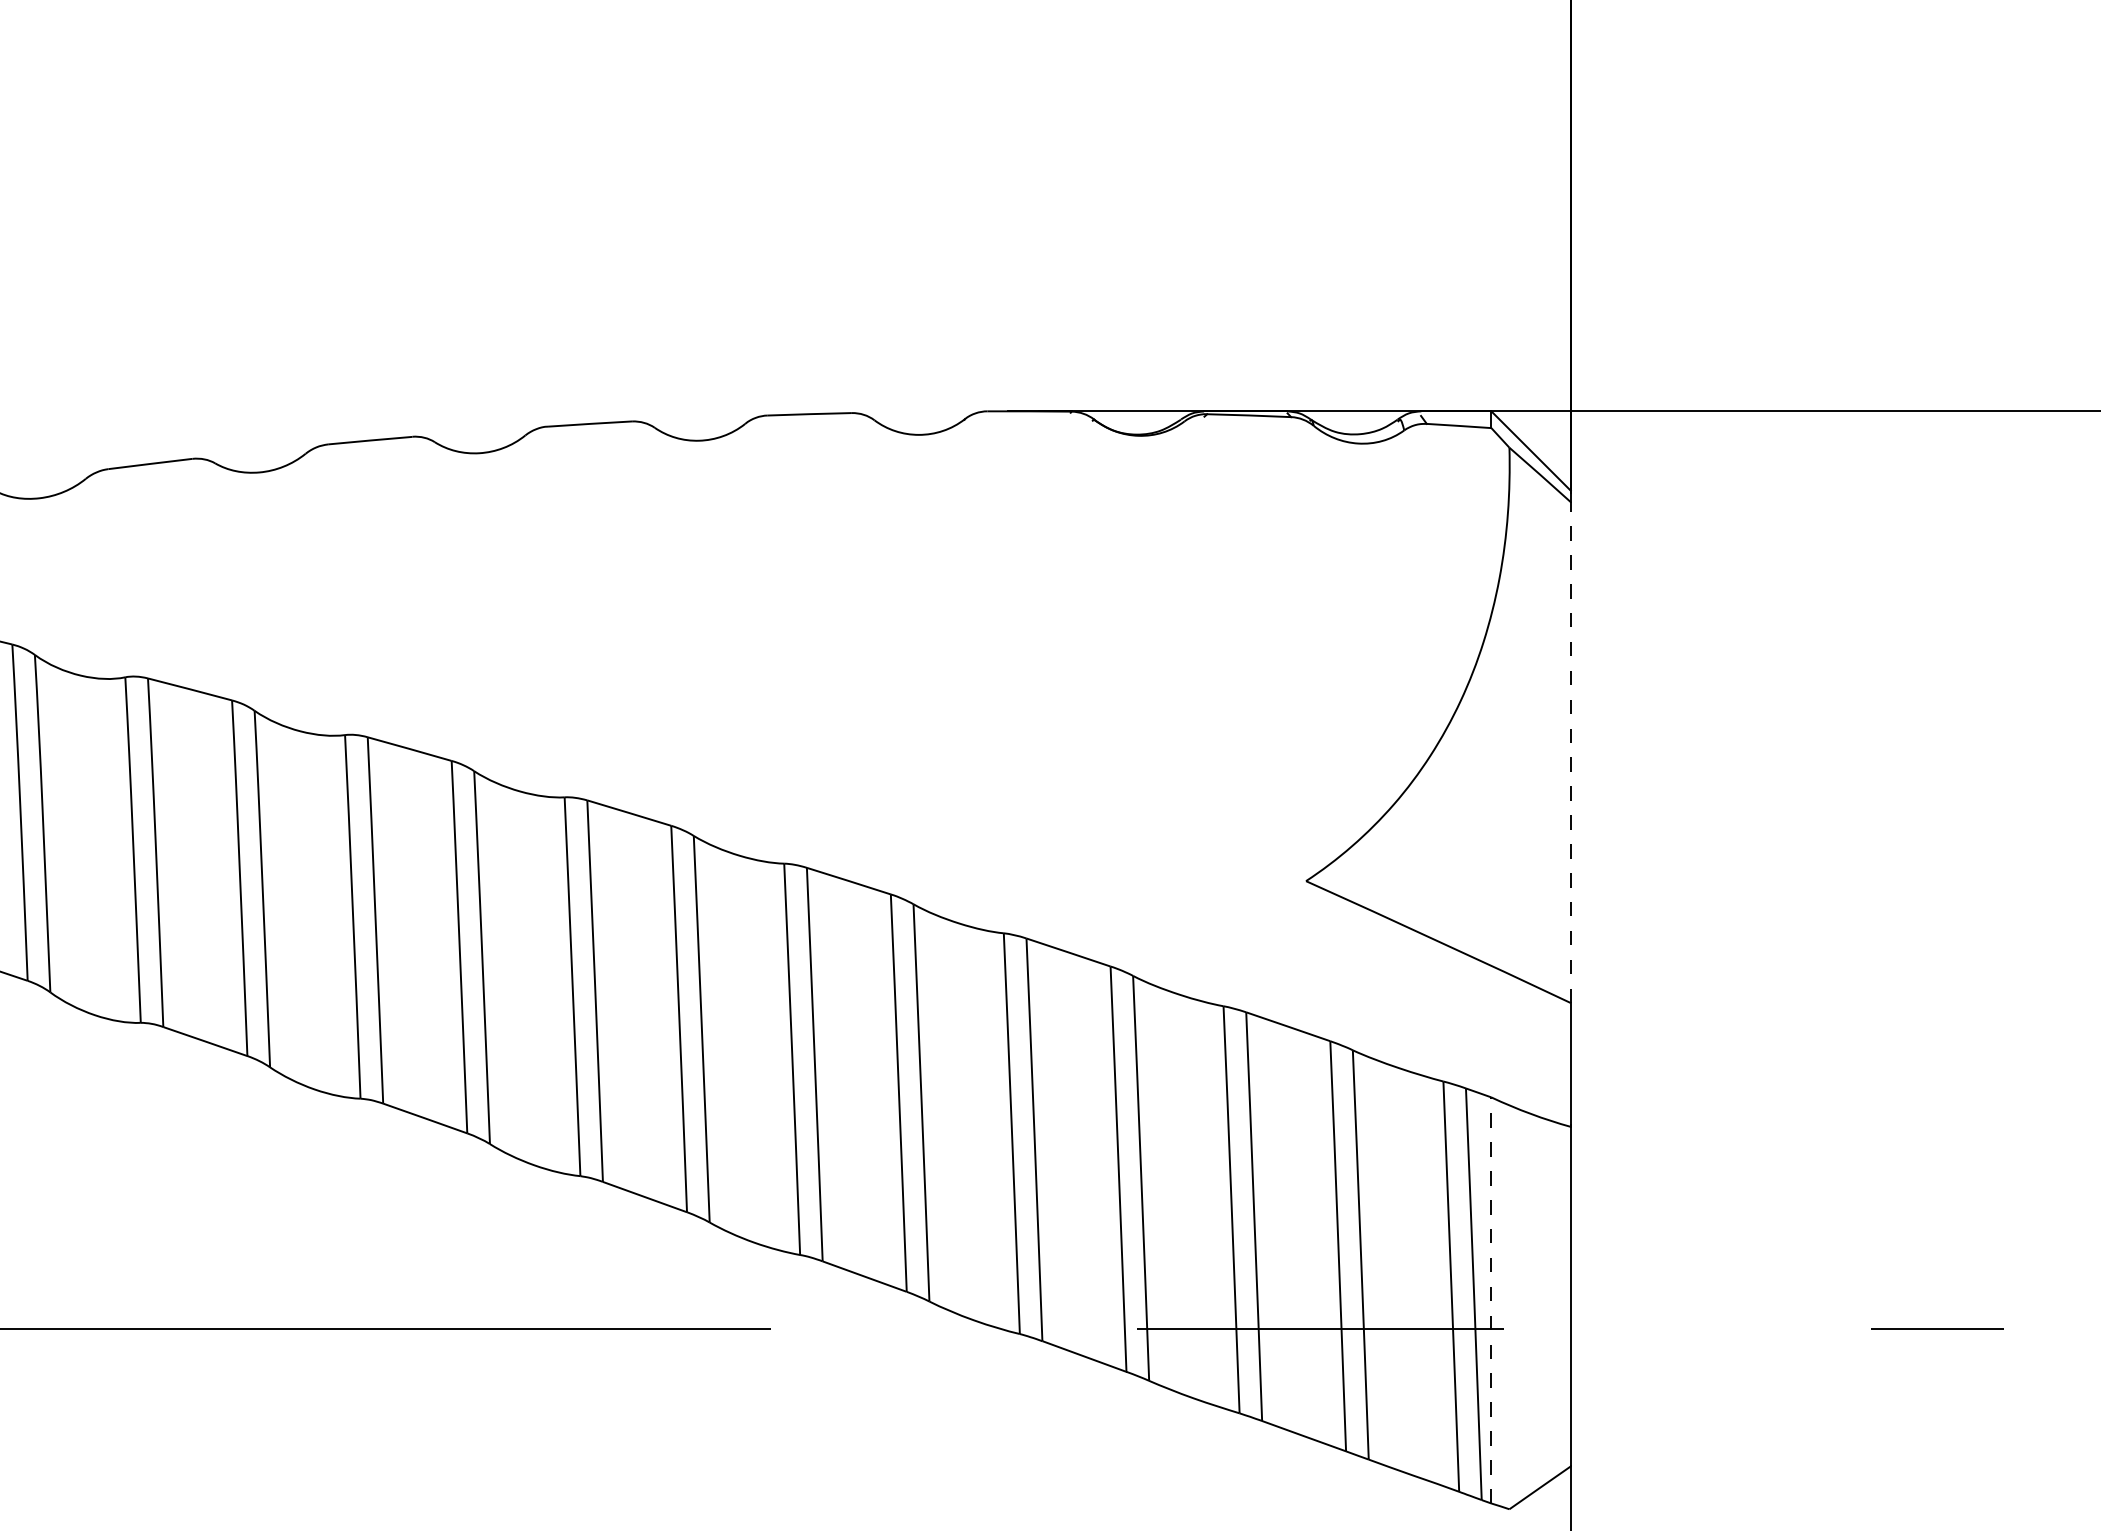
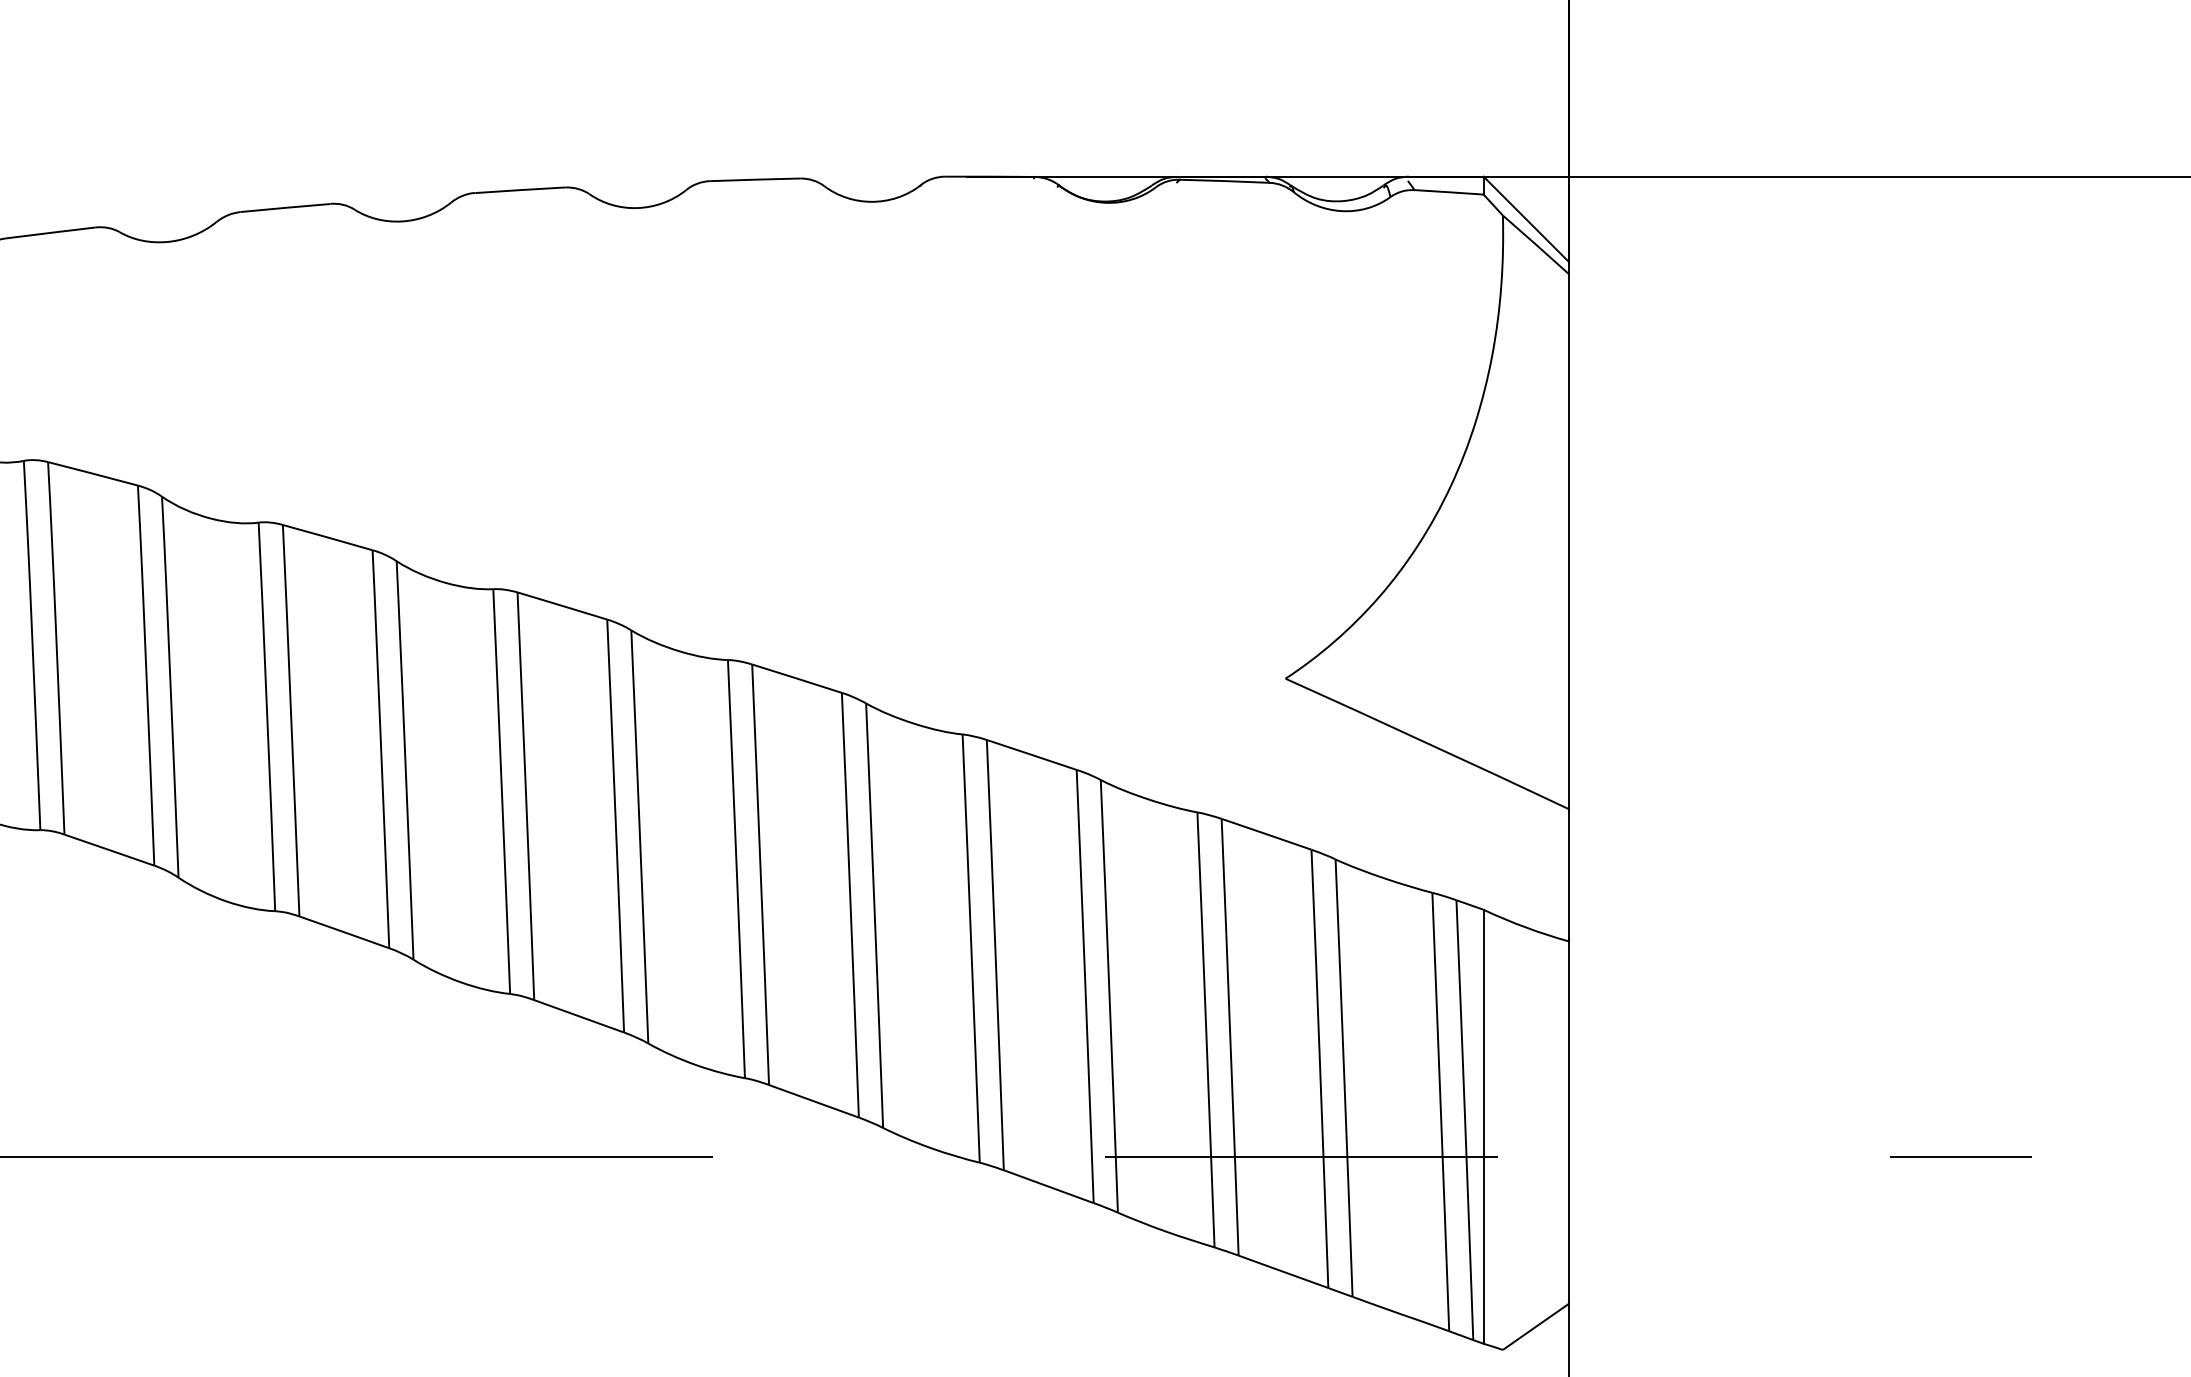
line: (1570, 752) -> (1568, 541), dashed -> solid
line: (1491, 1299) -> (1483, 1125), dashed -> solid

